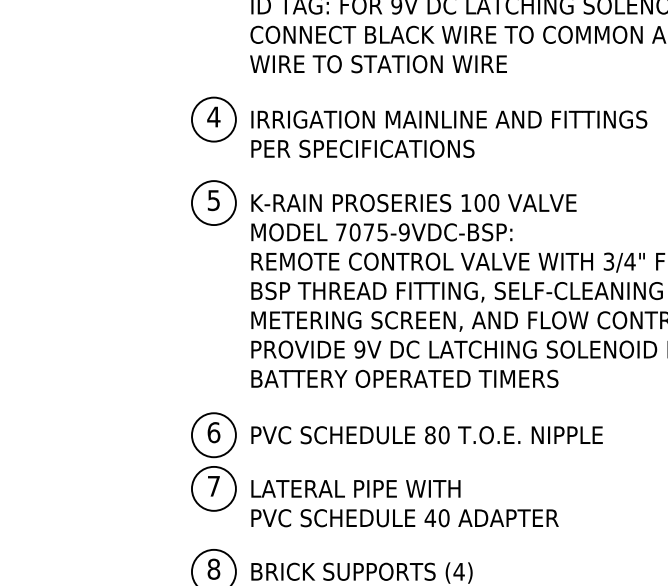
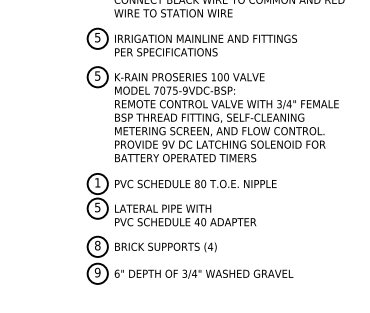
text: (213, 116) -> (97, 37), 4 -> 5
text: (213, 431) -> (97, 182), 6 -> 1
text: (213, 486) -> (97, 207), 7 -> 5

